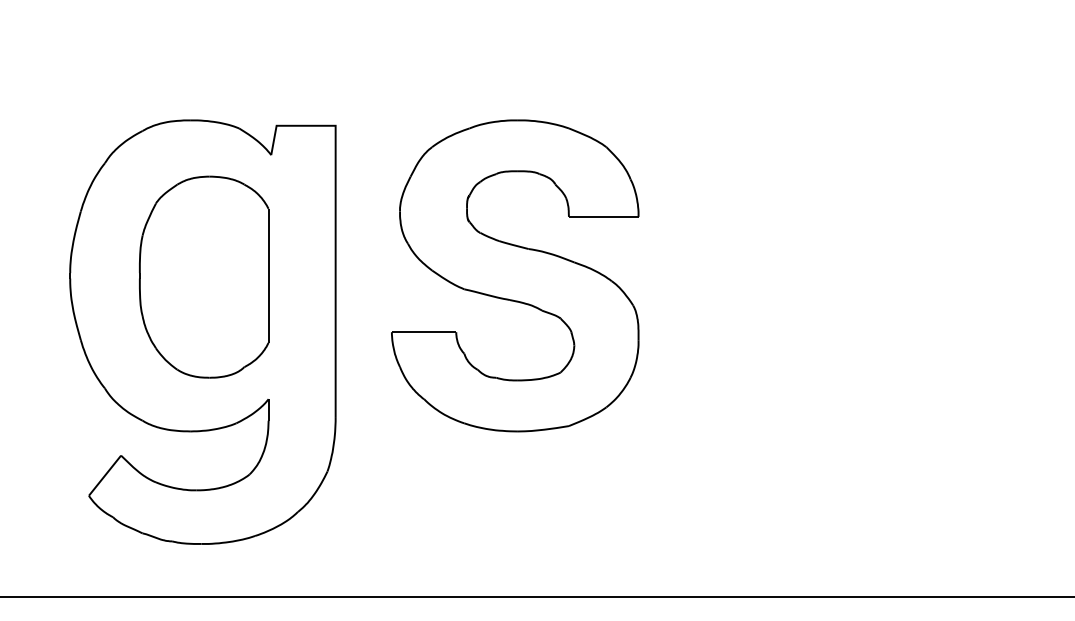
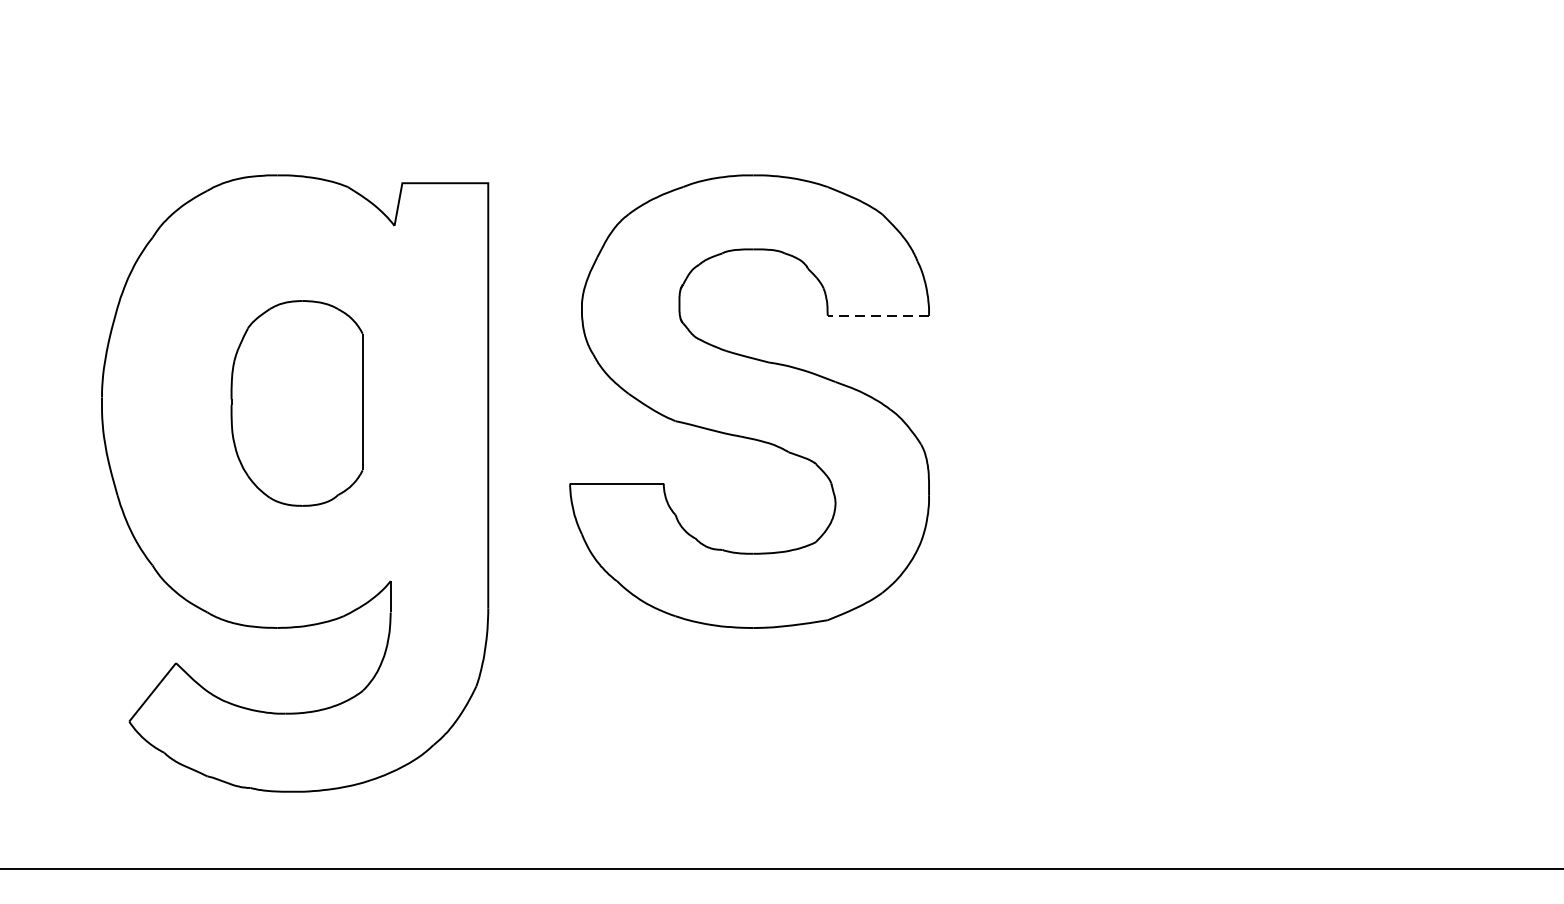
line: (603, 216) -> (878, 315), solid -> dashed
part: (204, 276) -> (297, 402), size x0.7

